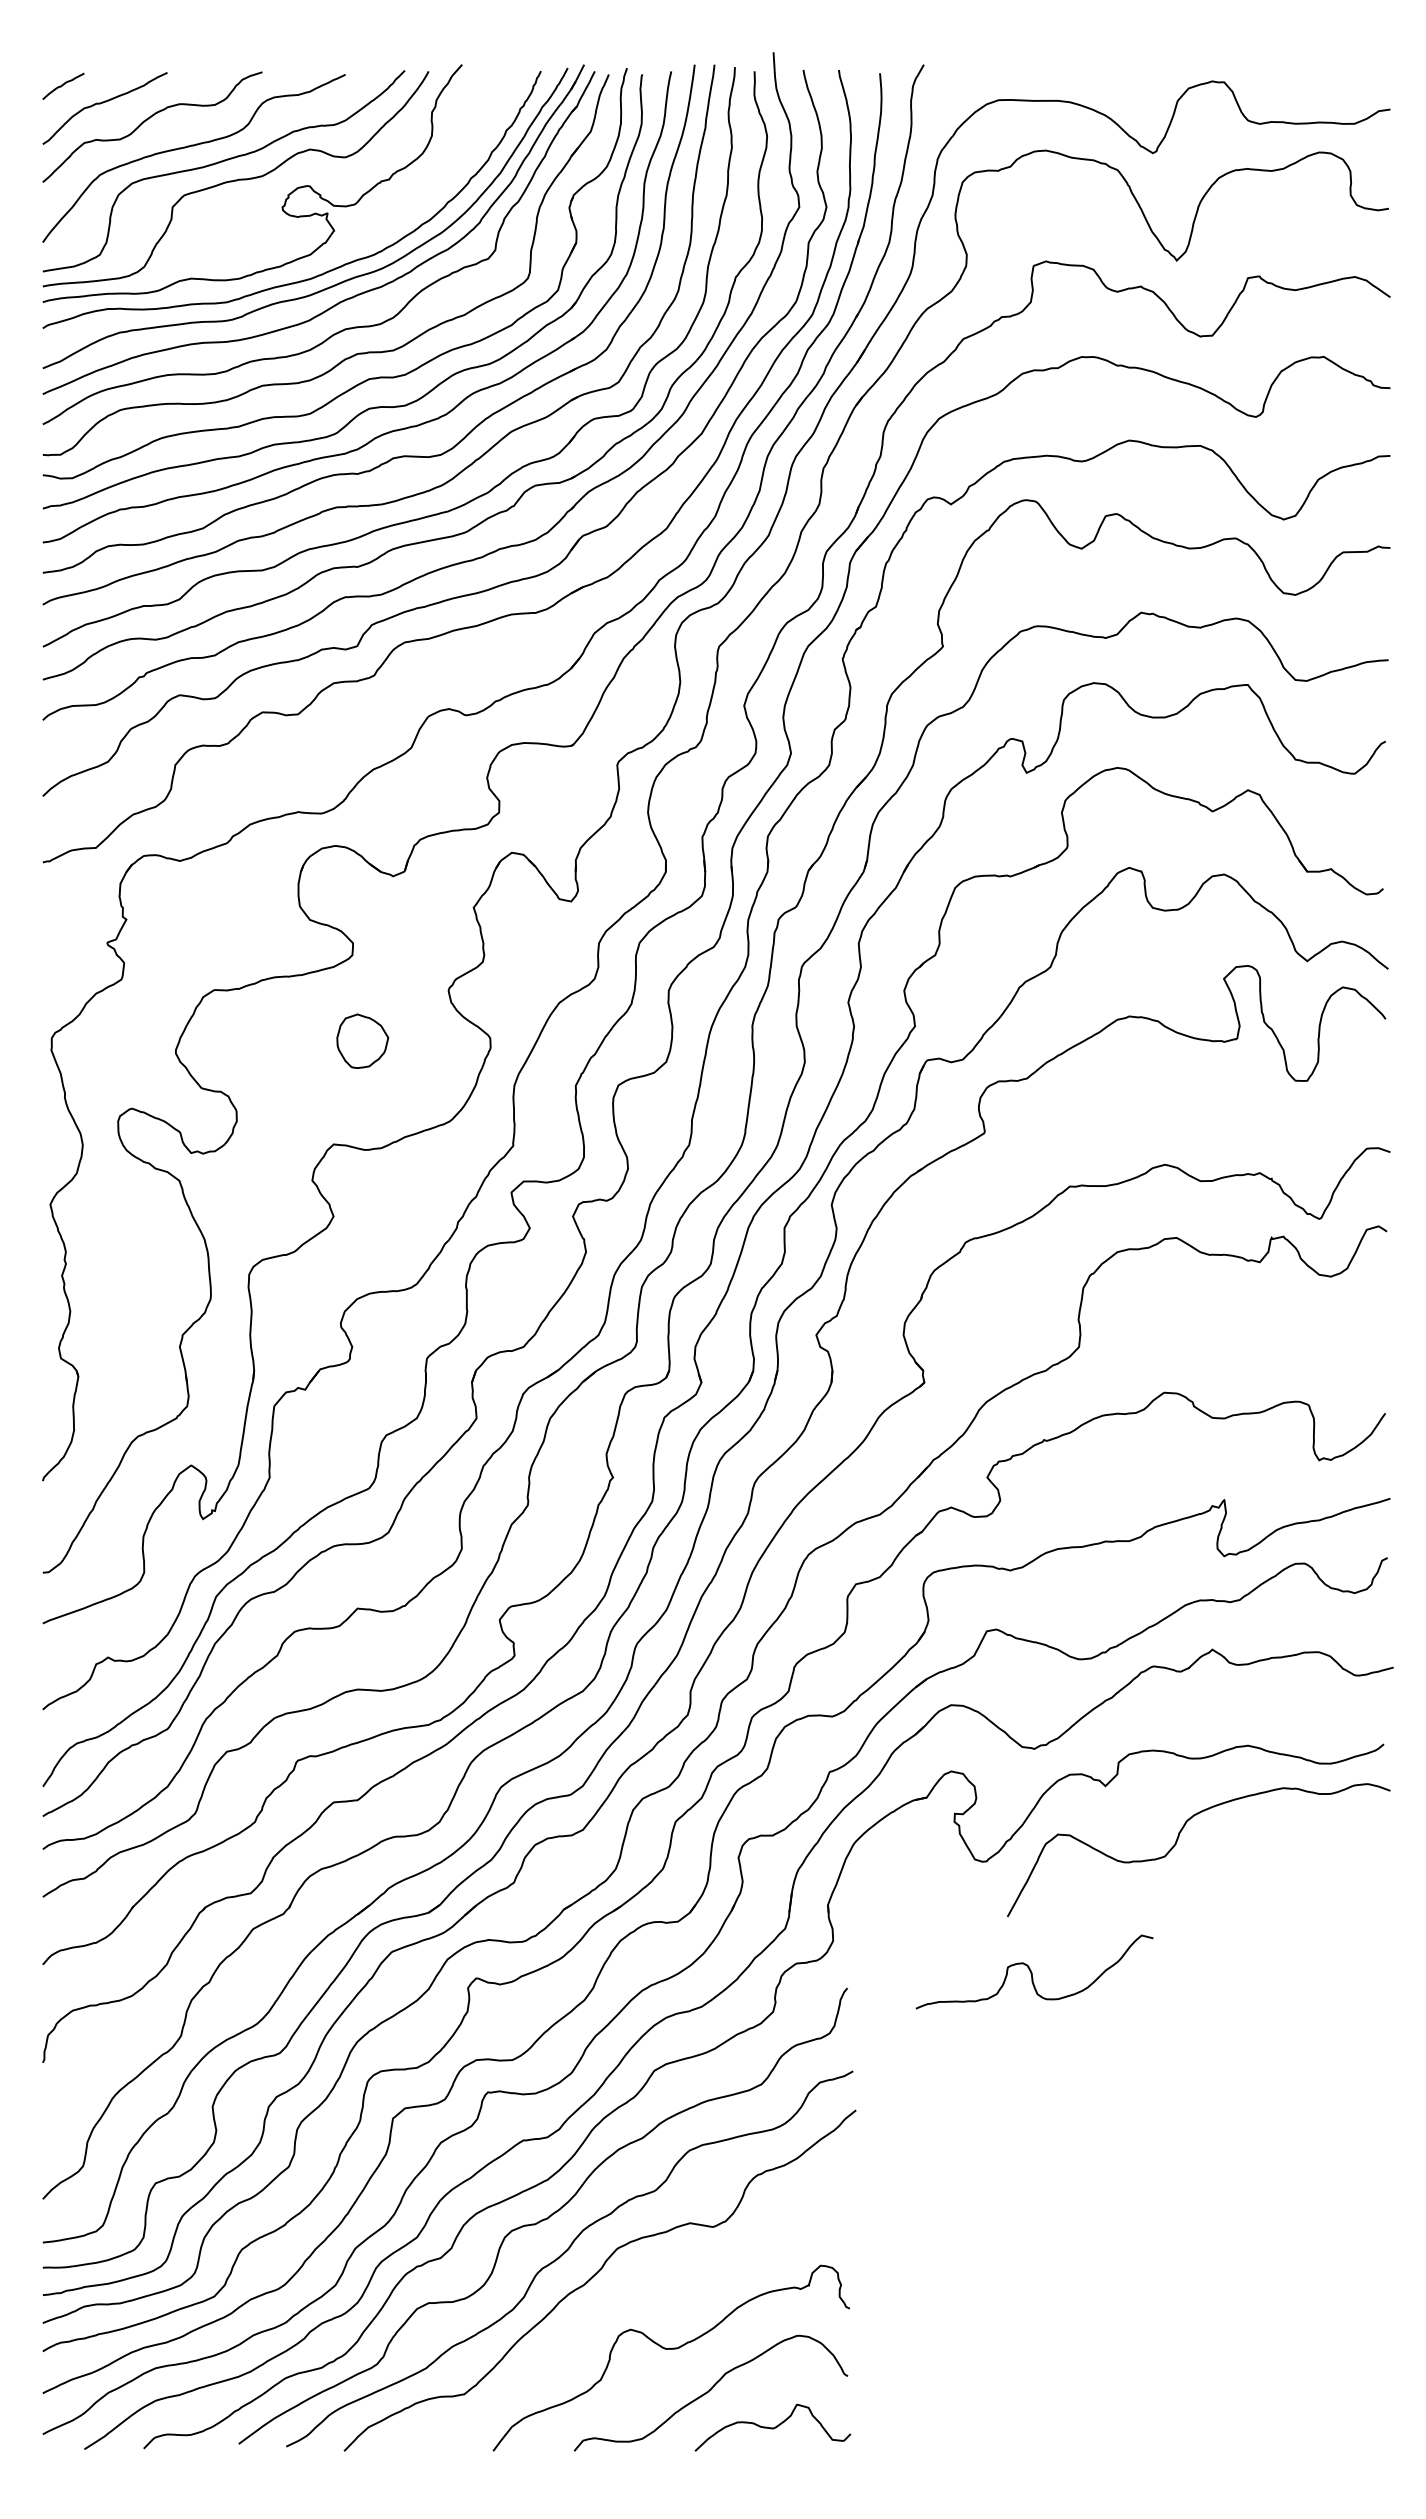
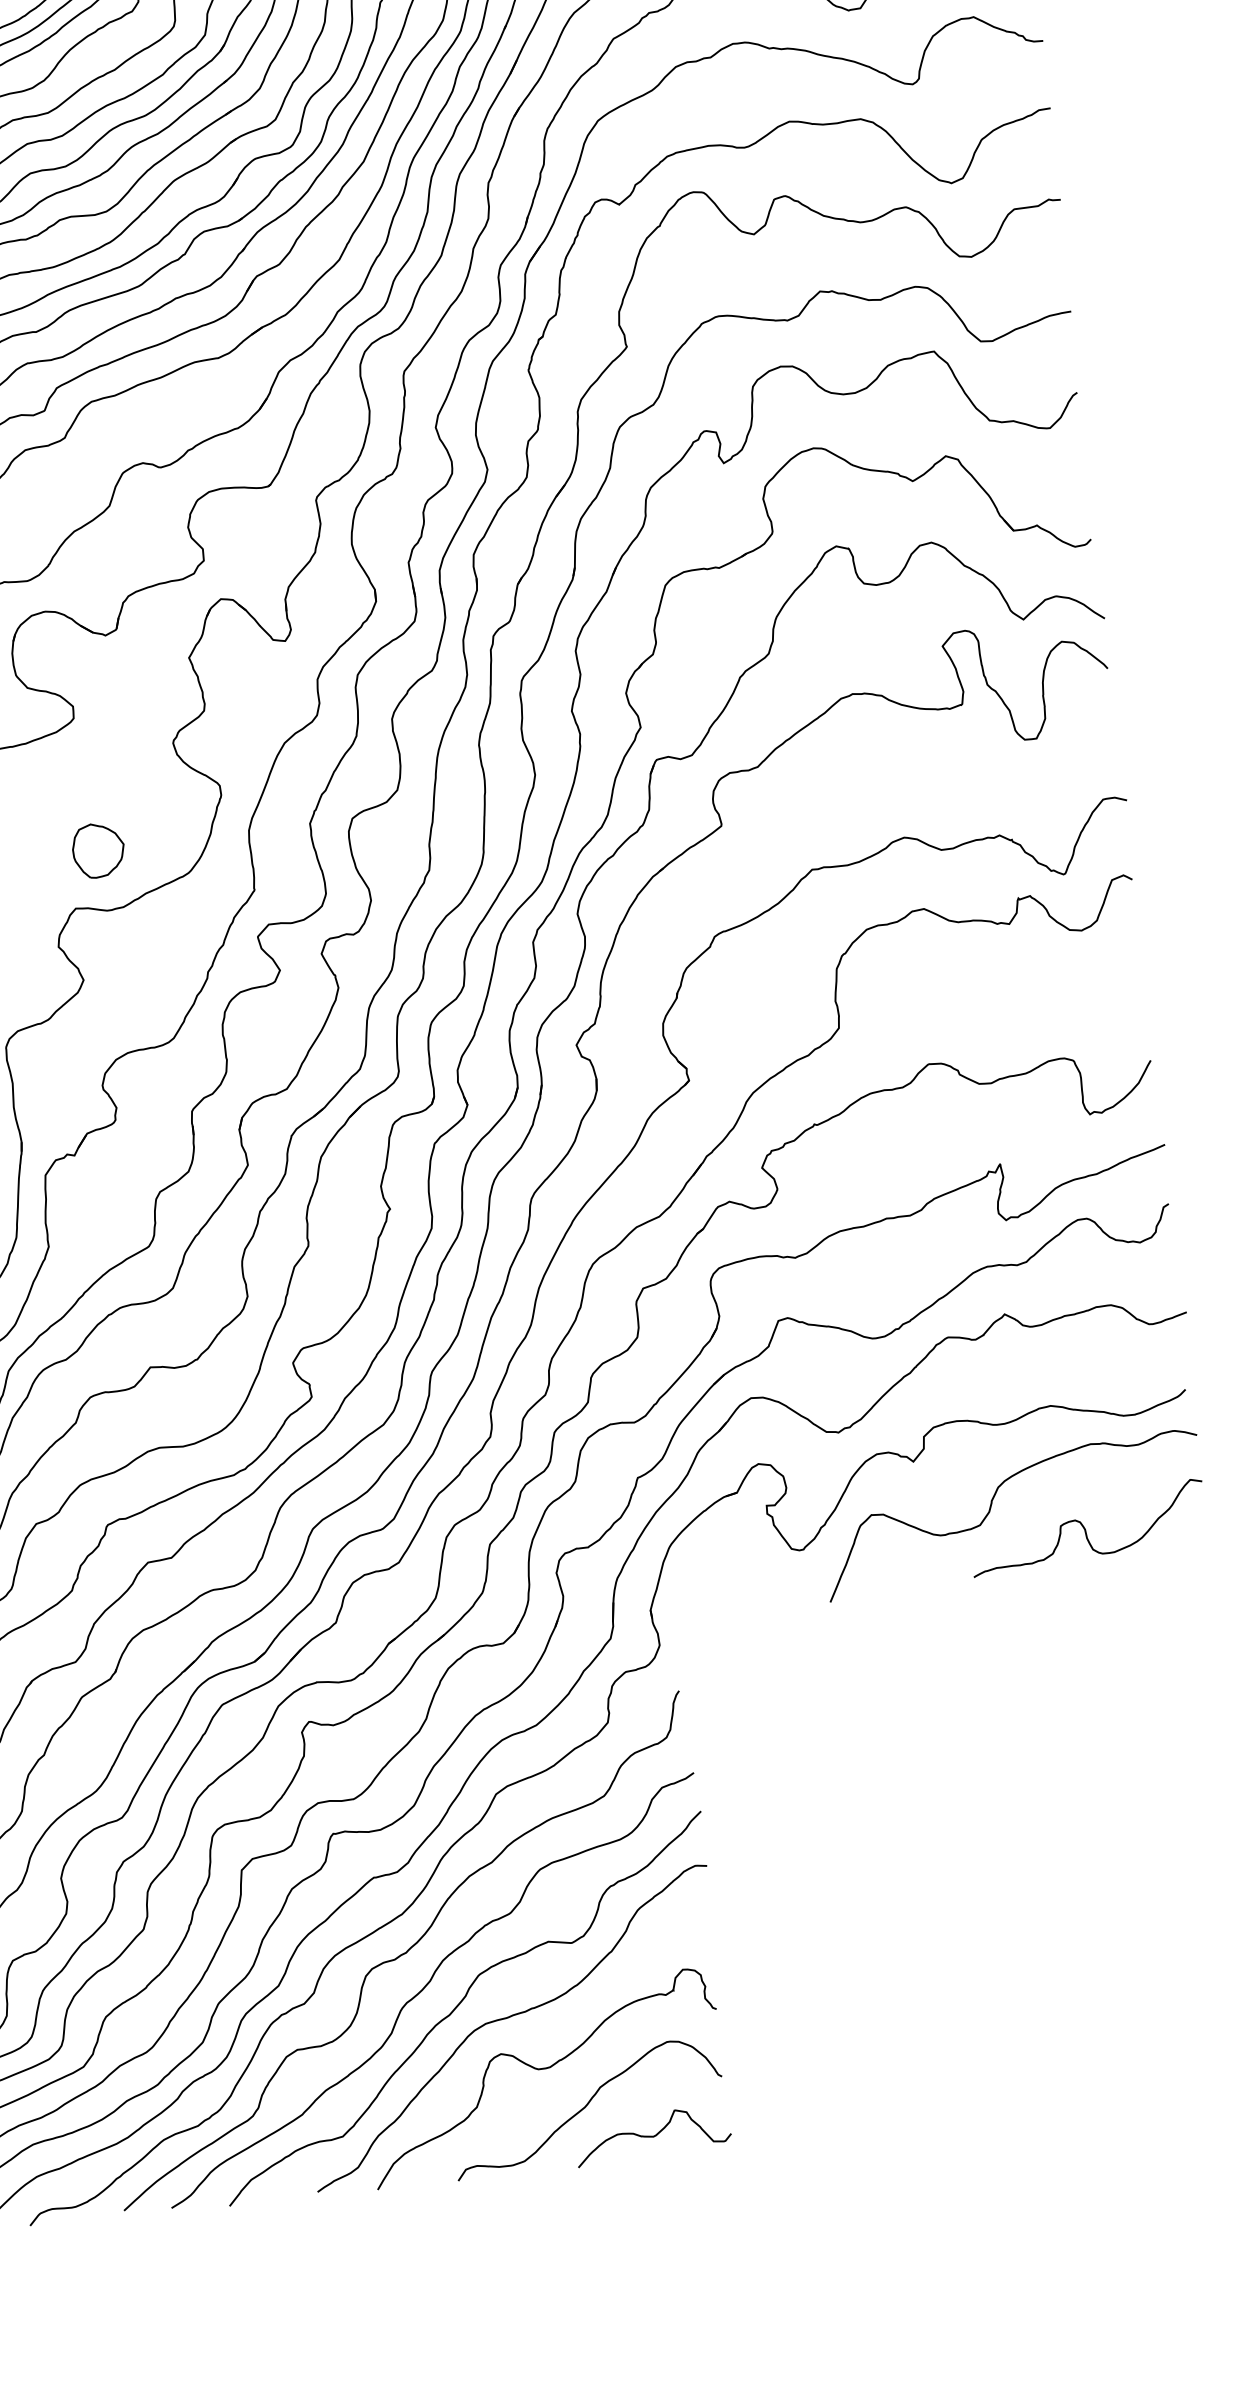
part: (362, 1040) -> (98, 849), moved
curve: (1032, 1972) -> (1085, 1528), moved
curve: (640, 2295) -> (507, 2019), added

